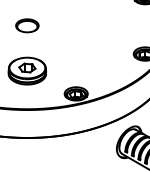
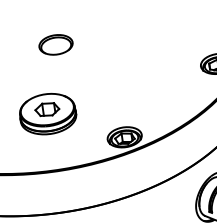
part: (27, 25) -> (56, 44), moved

